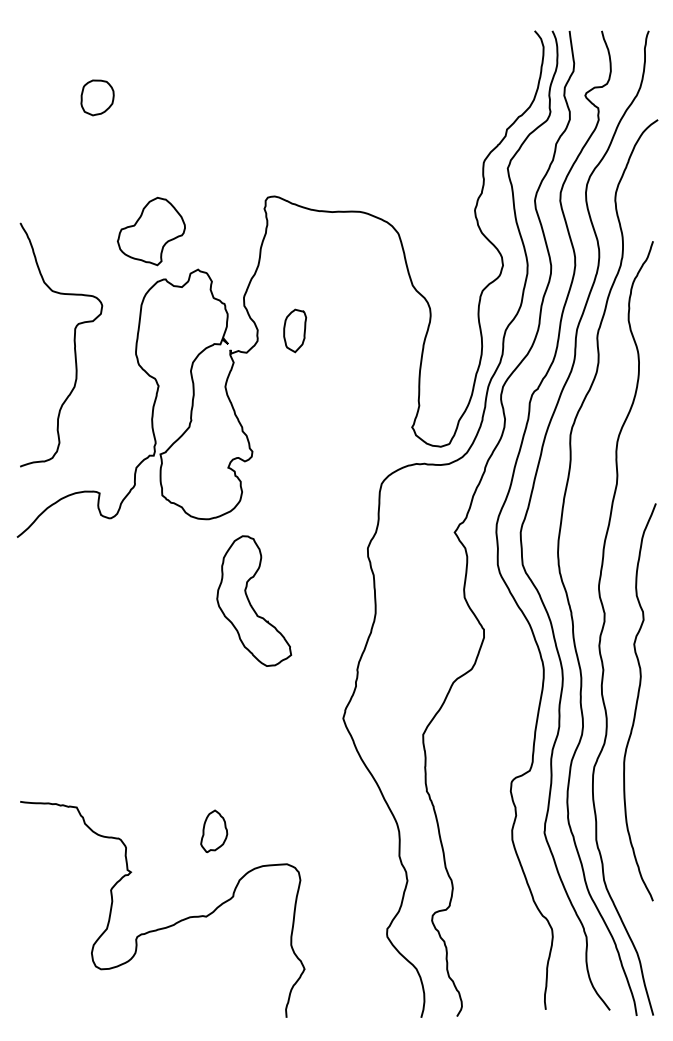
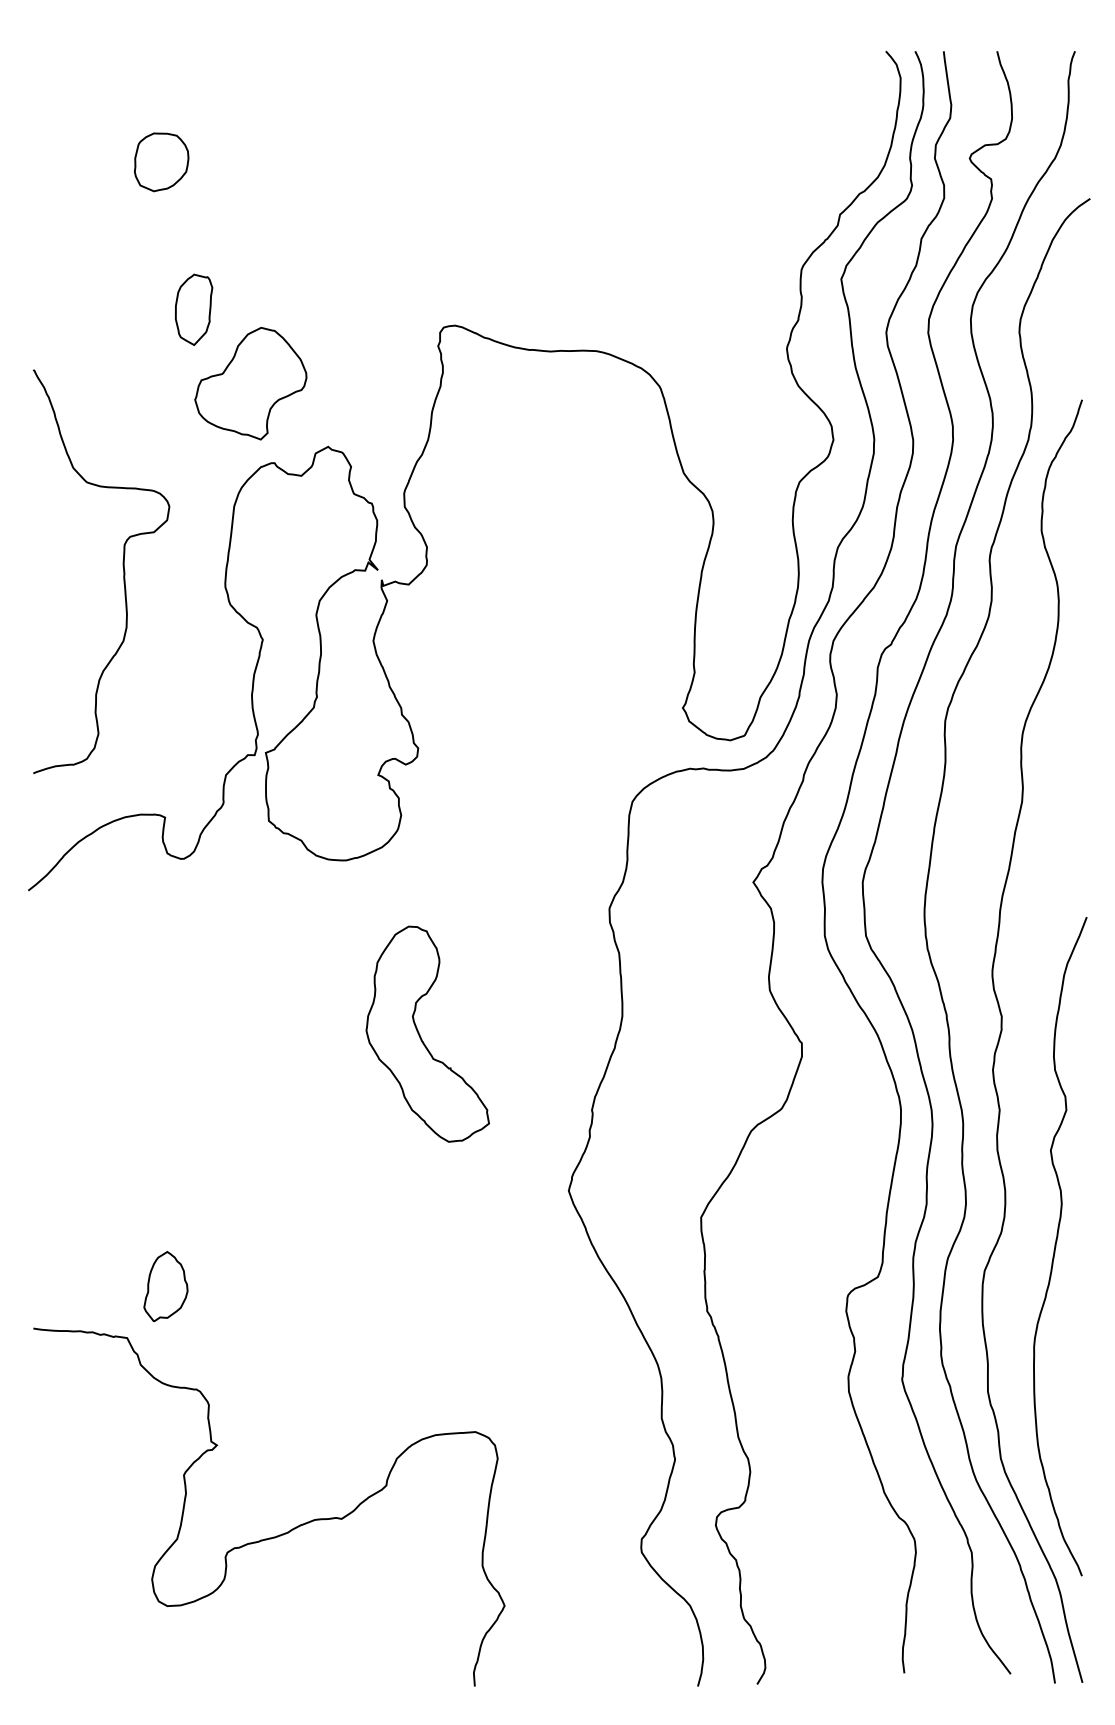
part: (295, 330) -> (194, 309), moved
part: (254, 600) -> (428, 1033), moved
curve: (637, 702) -> (1056, 1246), moved
part: (214, 831) -> (166, 1286), moved

